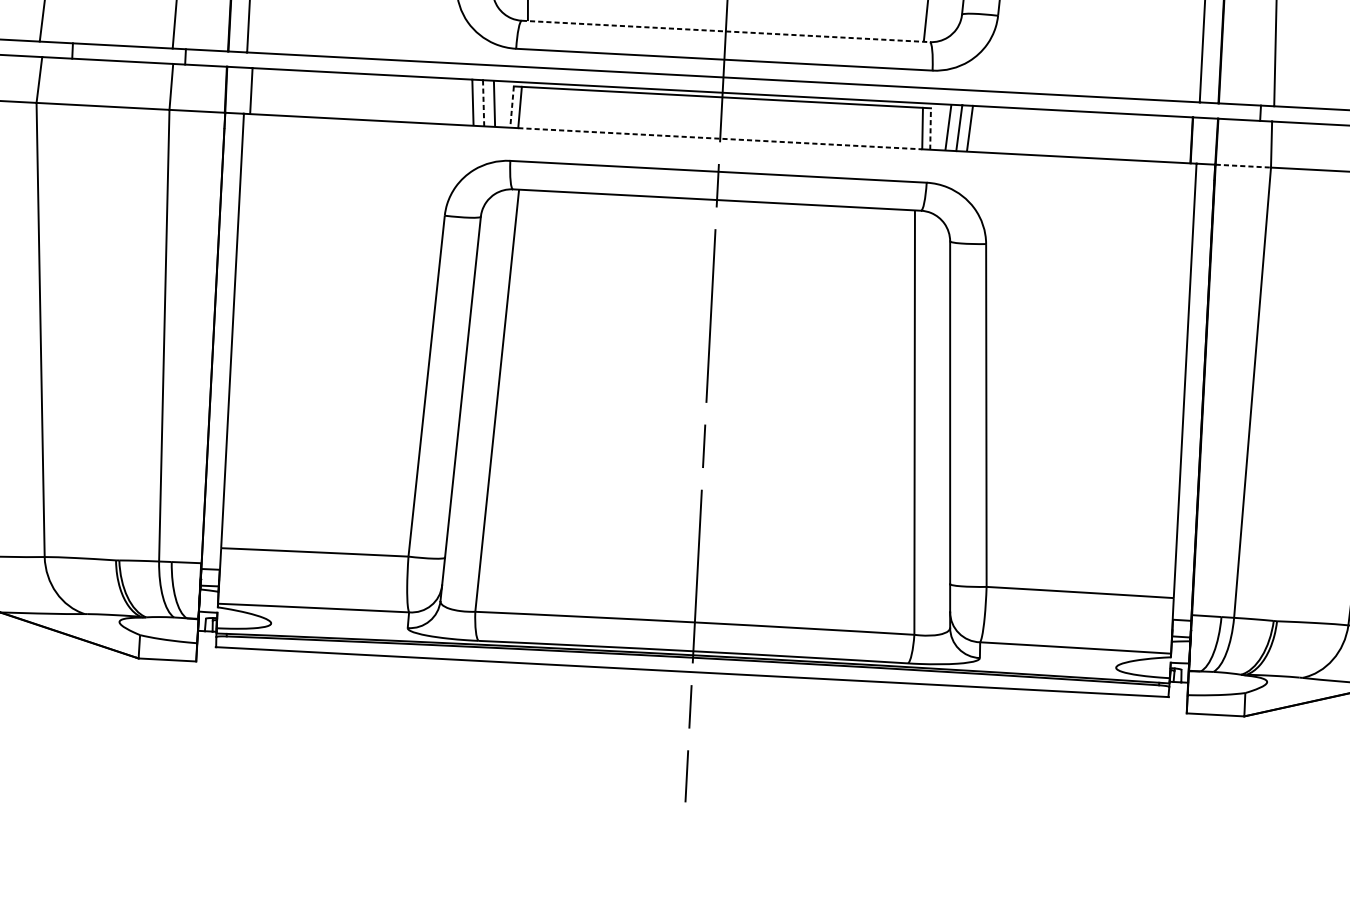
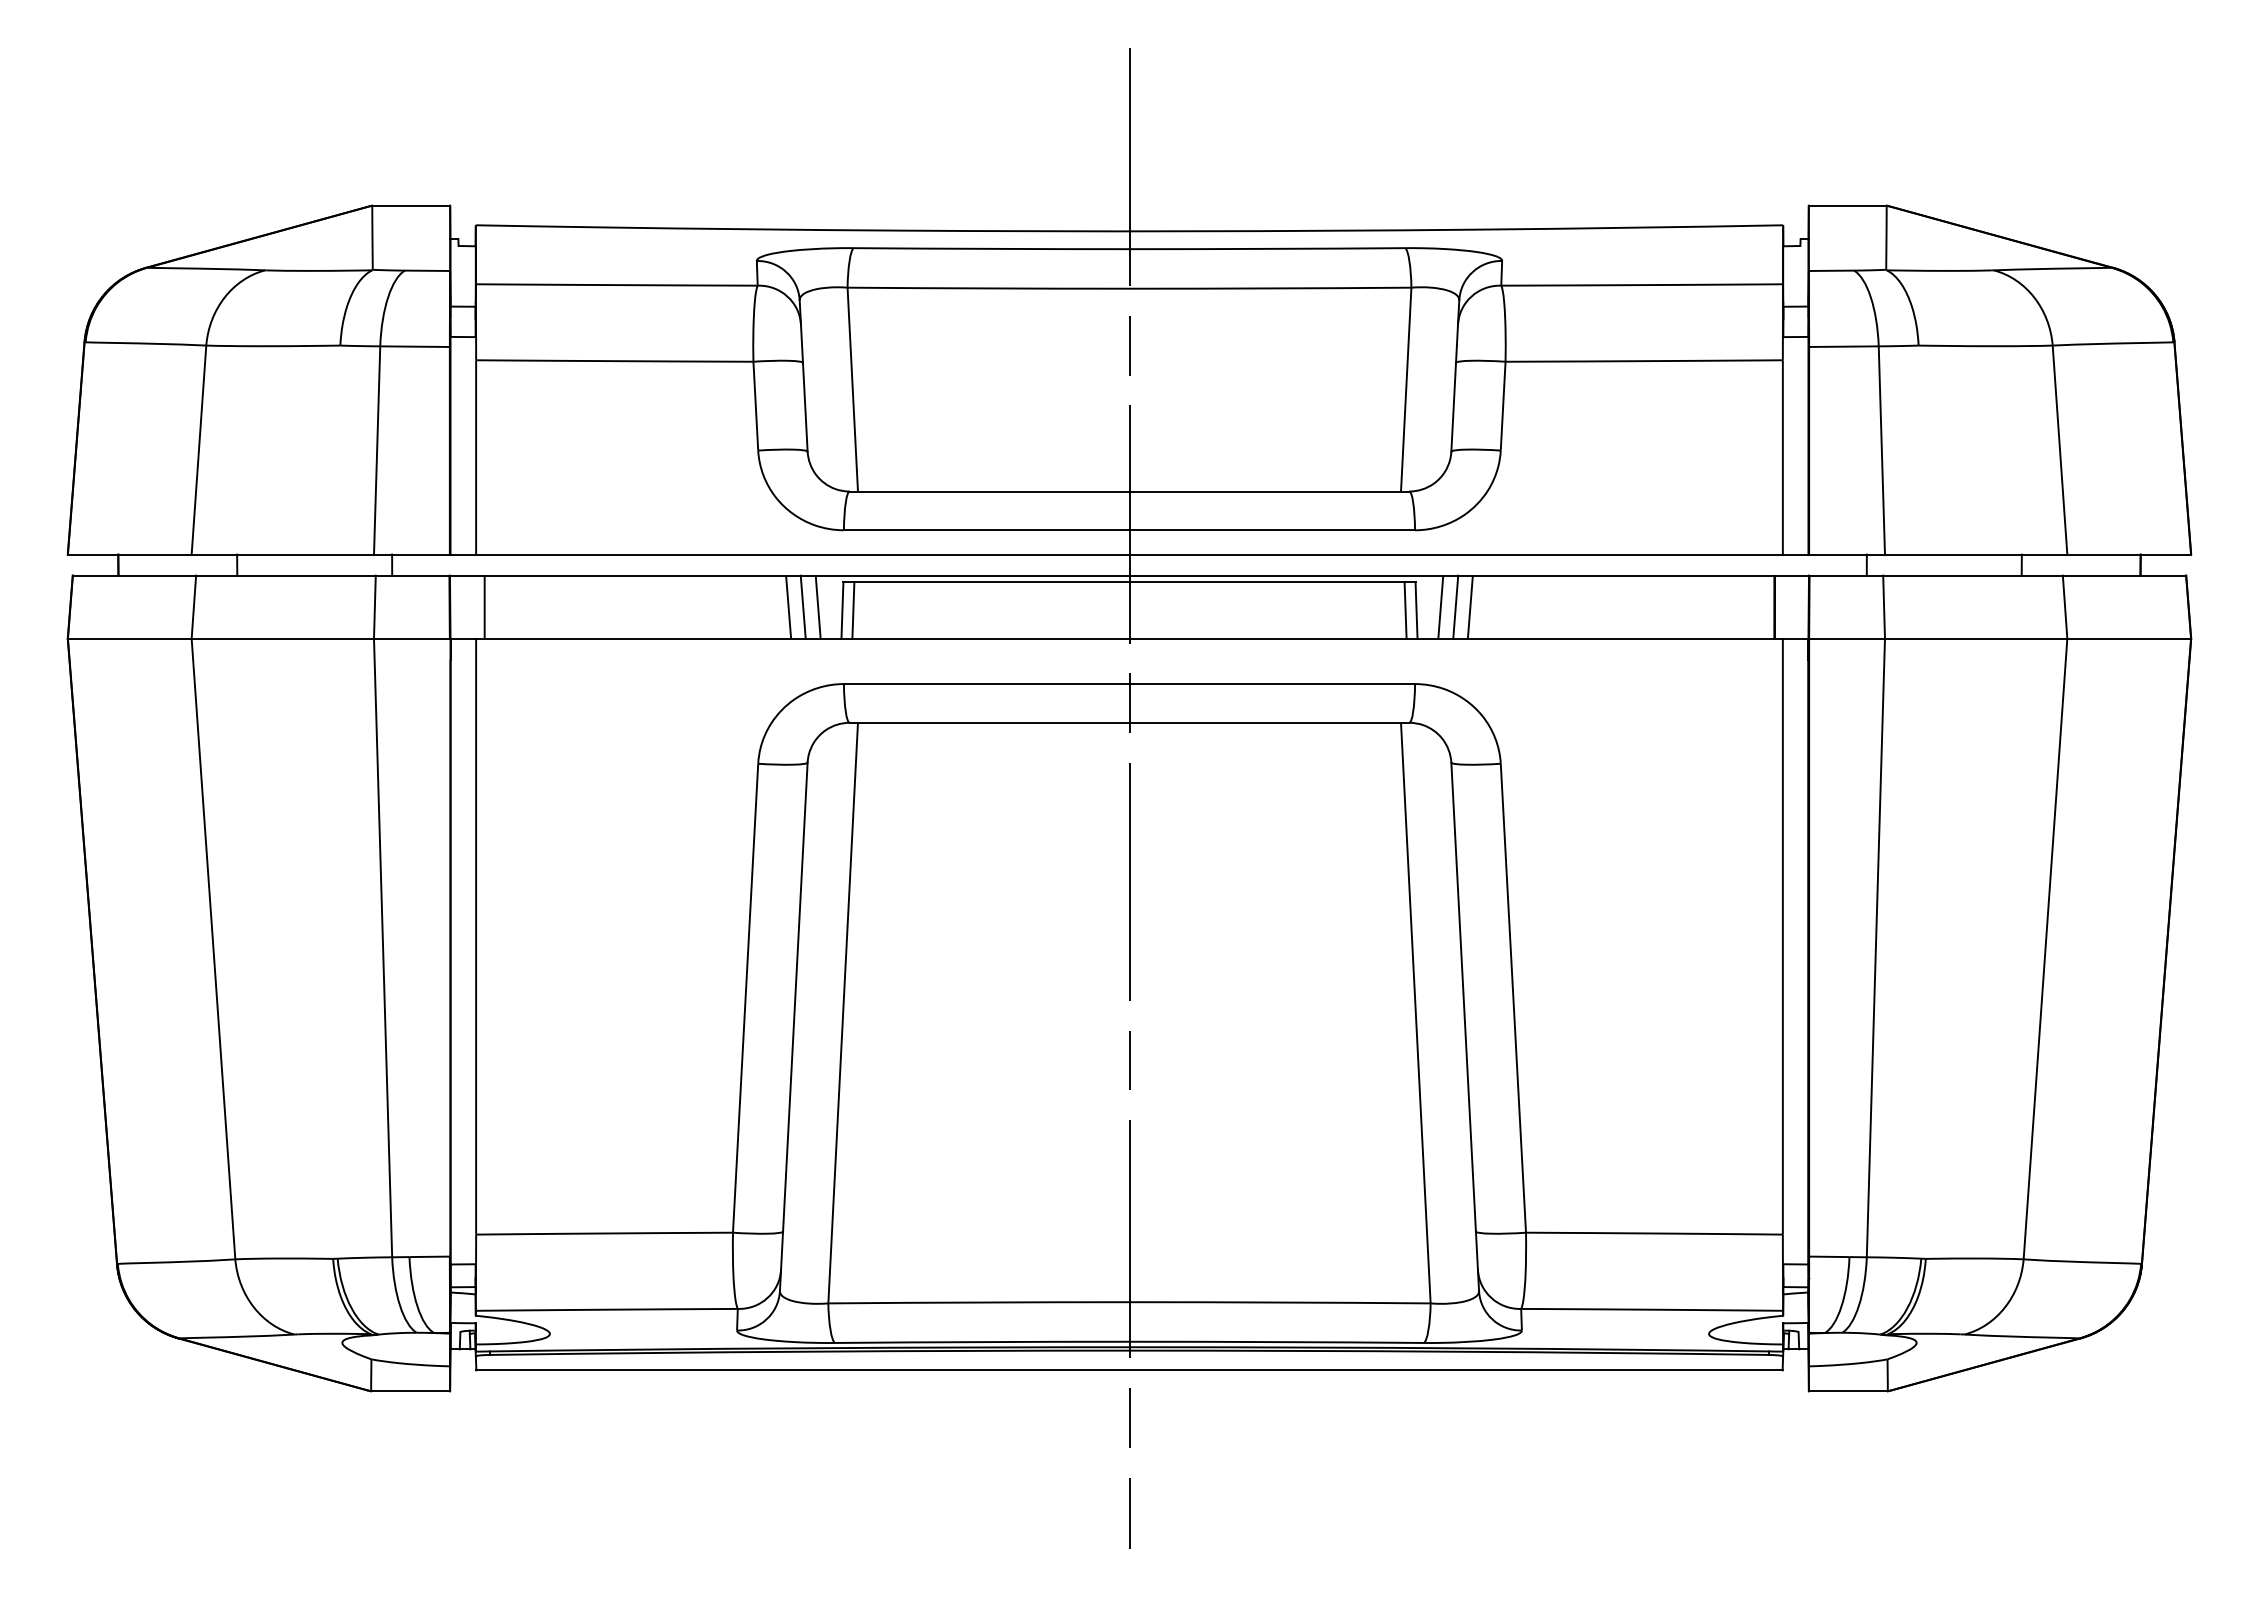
line: (725, 31) -> (1129, 491), dashed -> solid
line: (483, 103) -> (803, 607), dashed -> solid
line: (512, 107) -> (842, 610), dashed -> solid
line: (930, 128) -> (1416, 609), dashed -> solid
line: (720, 138) -> (1130, 638), dashed -> solid
line: (1243, 166) -> (1847, 638), dashed -> solid

